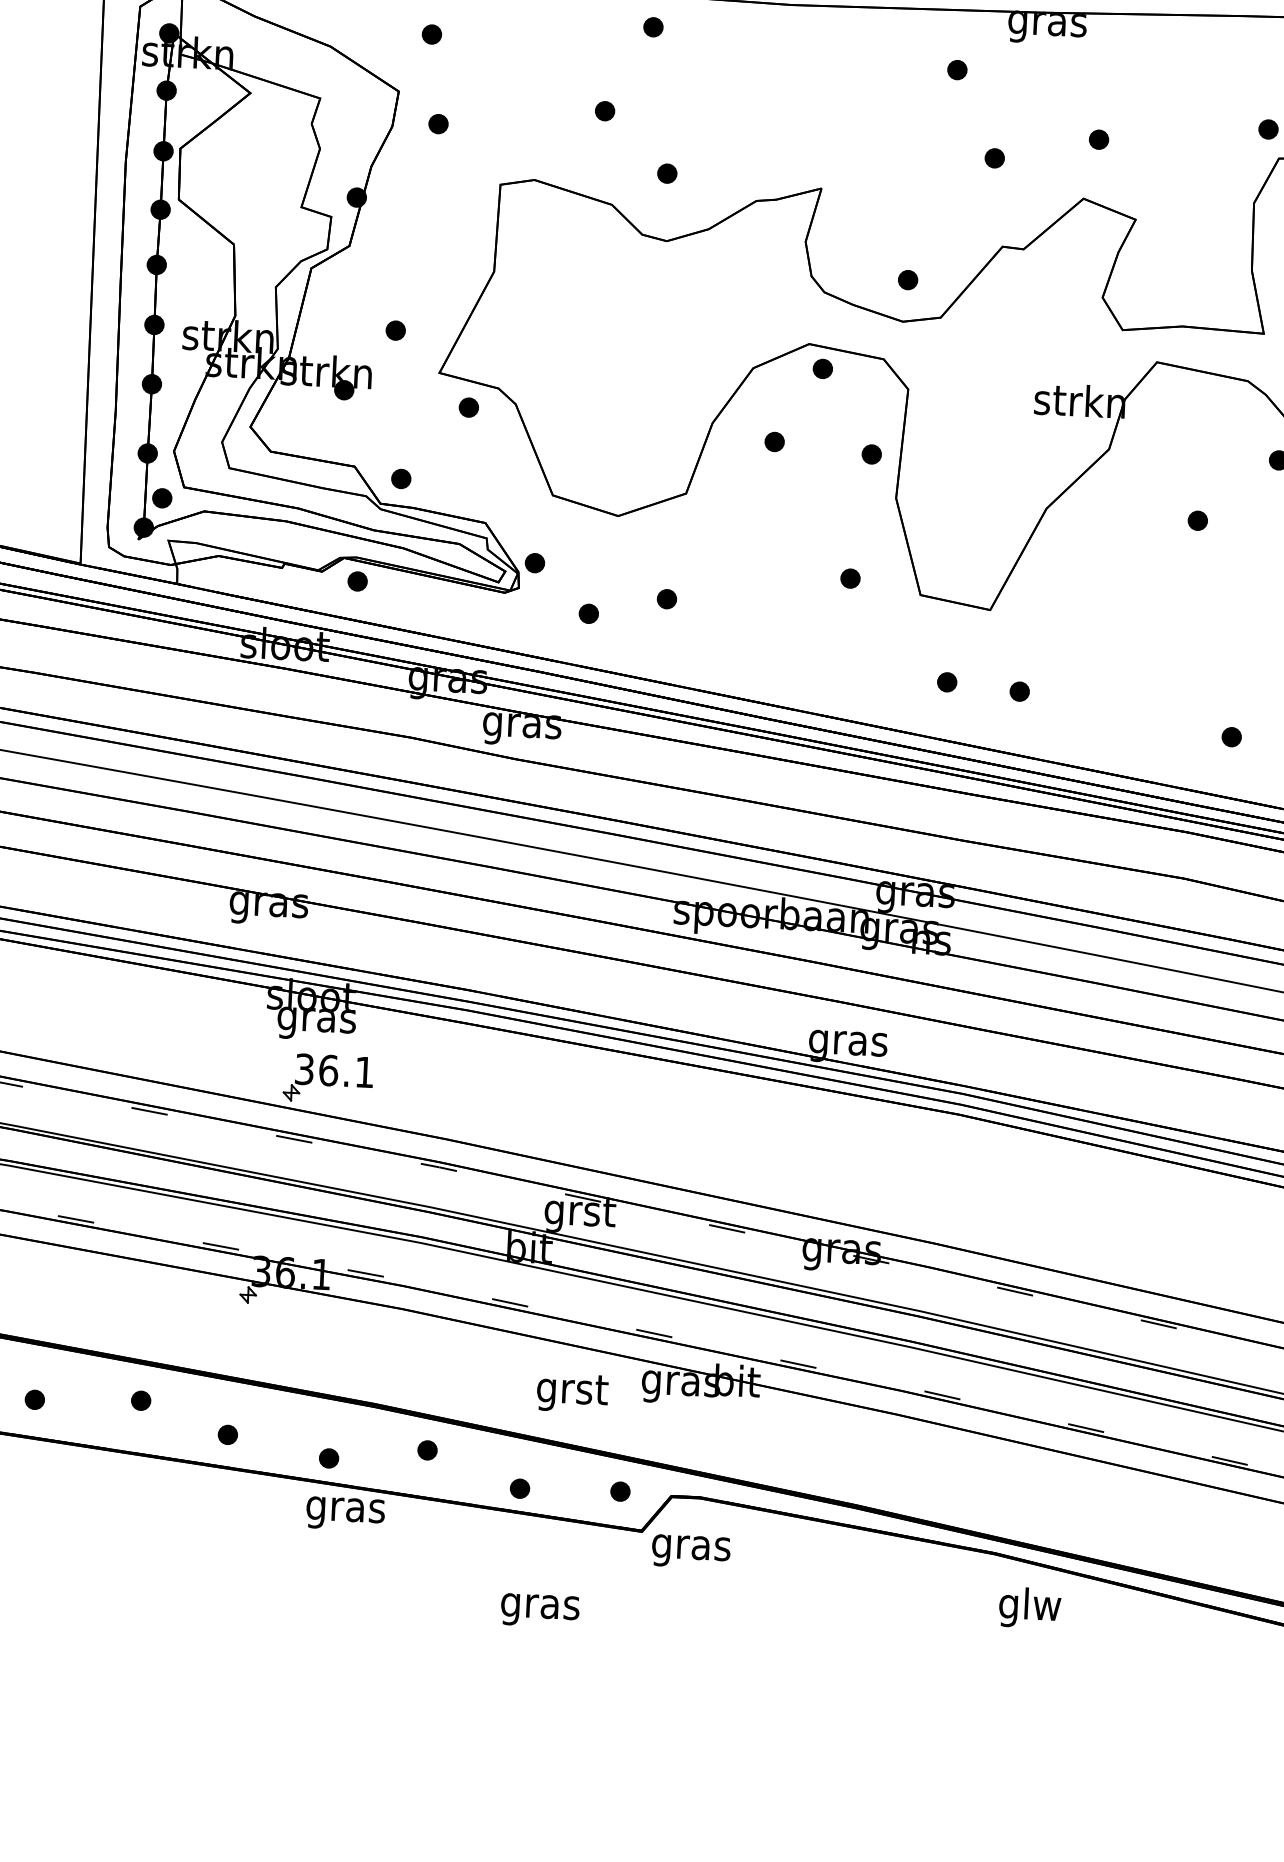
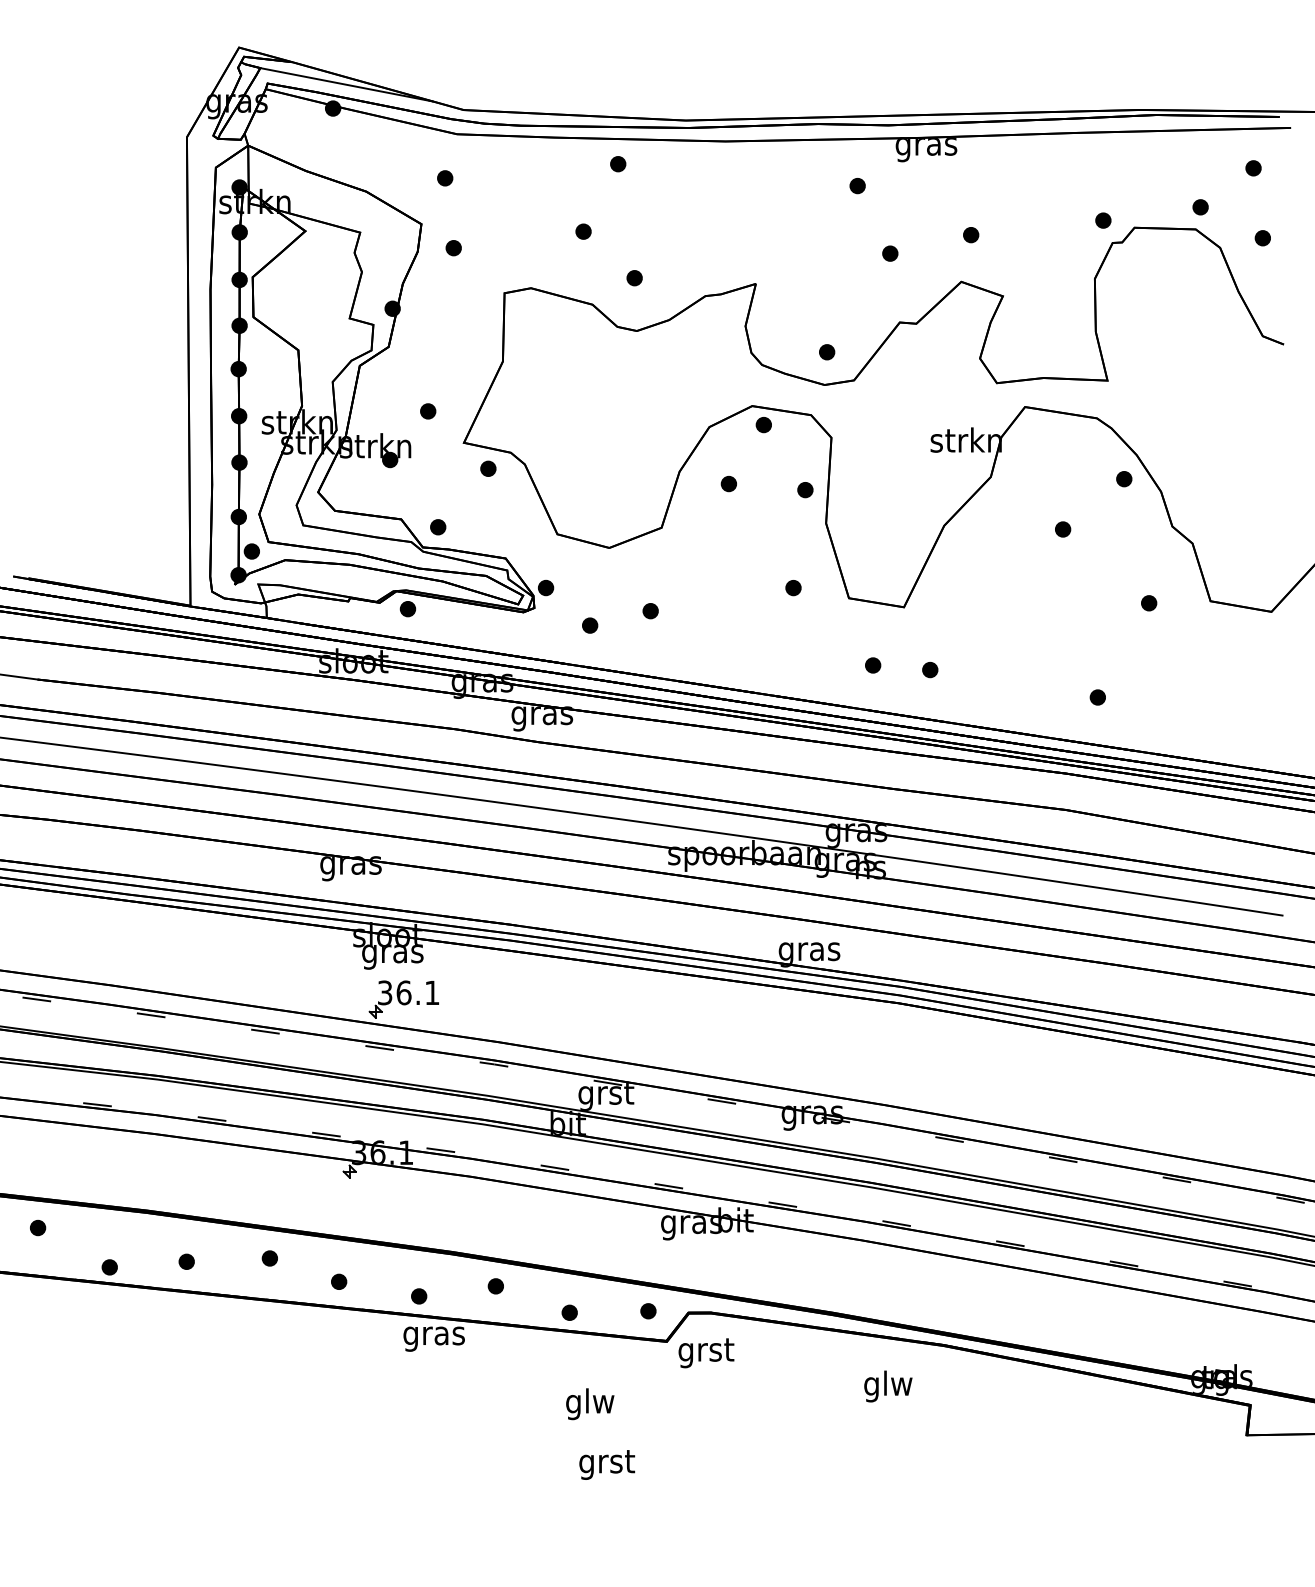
text: (572, 1392) -> (607, 1464), moved
text: (690, 1549) -> (705, 1353), gras -> grst
text: (539, 1606) -> (589, 1404), gras -> glw
text: (1030, 1607) -> (888, 1386), moved

